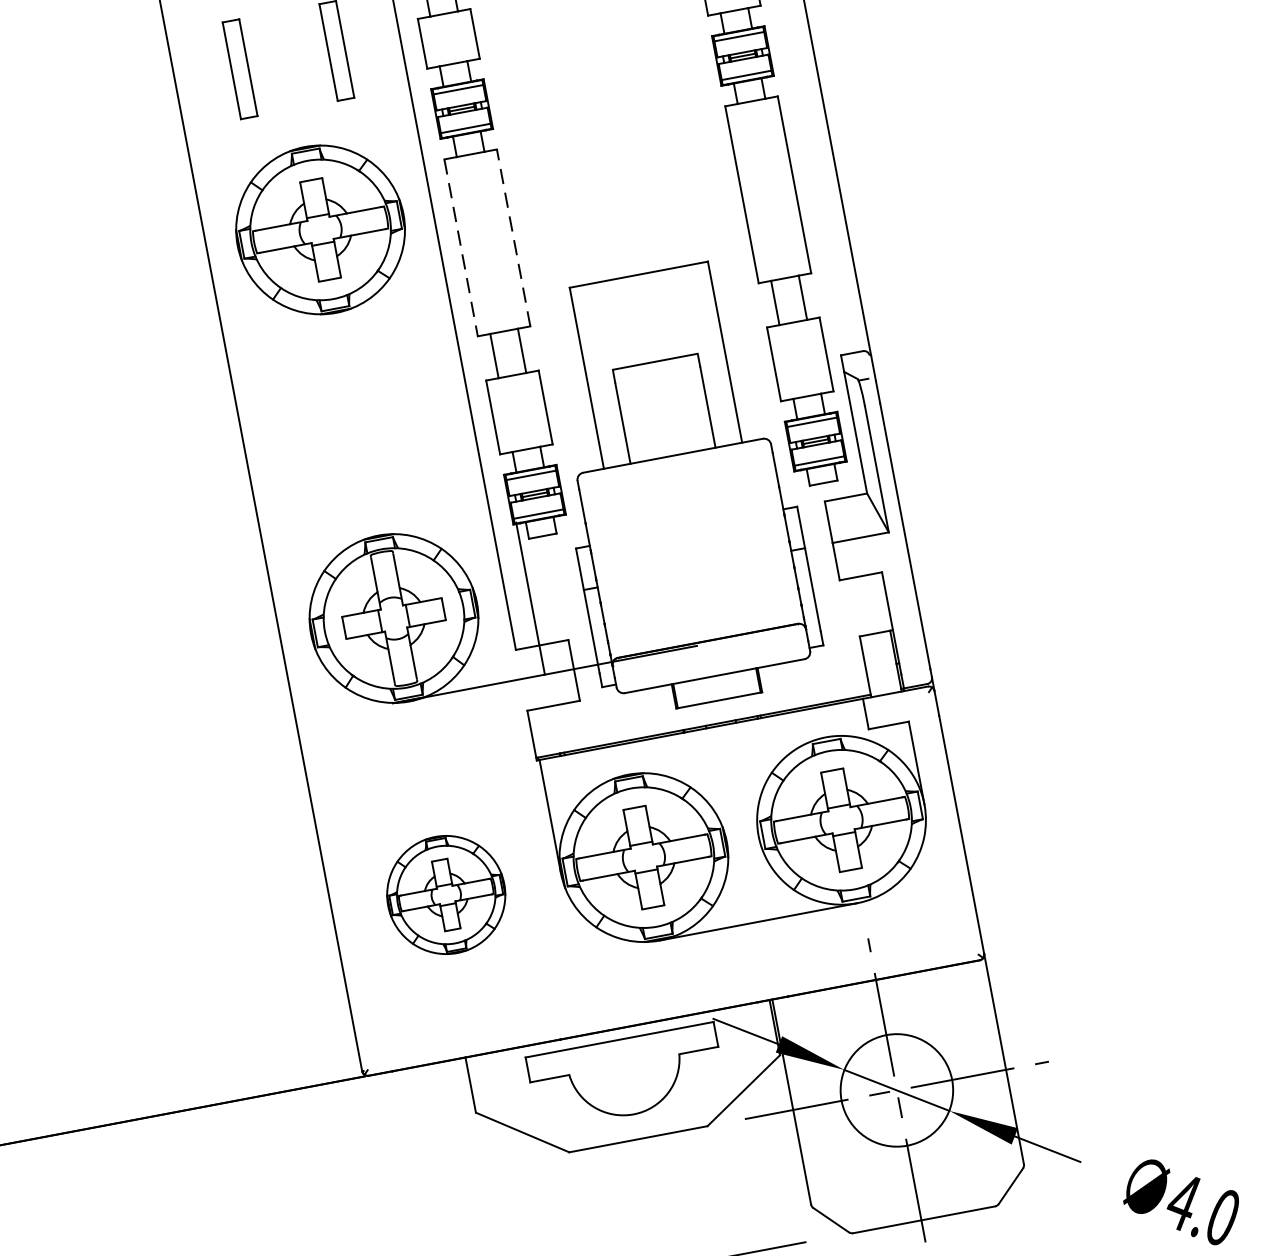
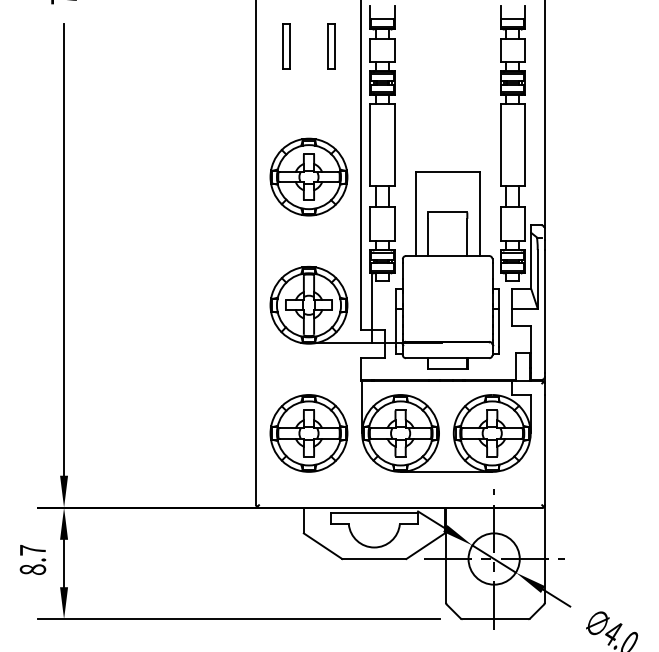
part: (319, 228) -> (308, 176), moved
line: (512, 236) -> (394, 144), dashed -> solid
line: (461, 248) -> (370, 145), dashed -> solid
part: (445, 895) -> (308, 433), size x1.43

